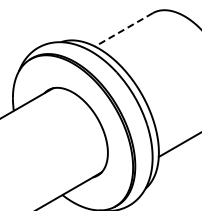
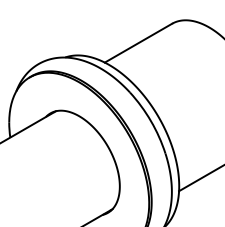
line: (123, 30) -> (137, 43), dashed -> solid

